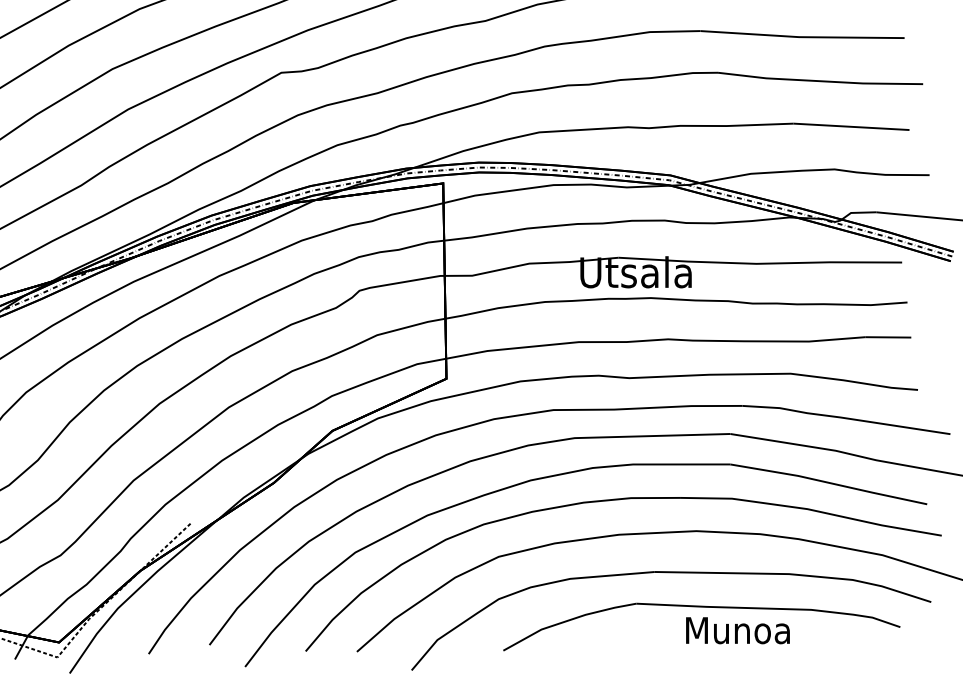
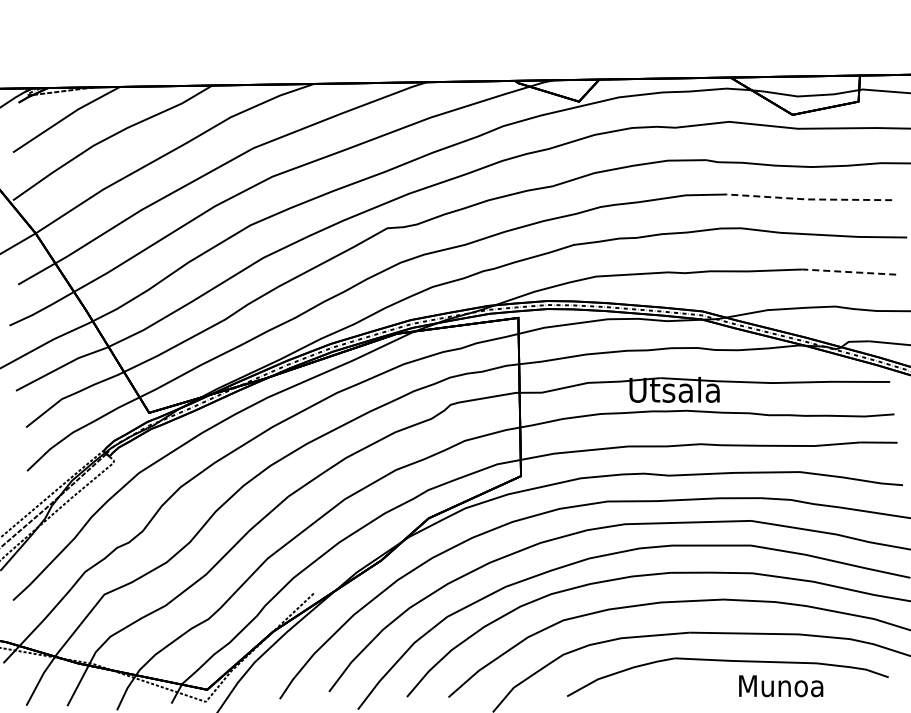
line: (801, 37) -> (808, 199), solid -> dashed
line: (851, 127) -> (849, 272), solid -> dashed
text: (738, 631) -> (781, 686), moved

